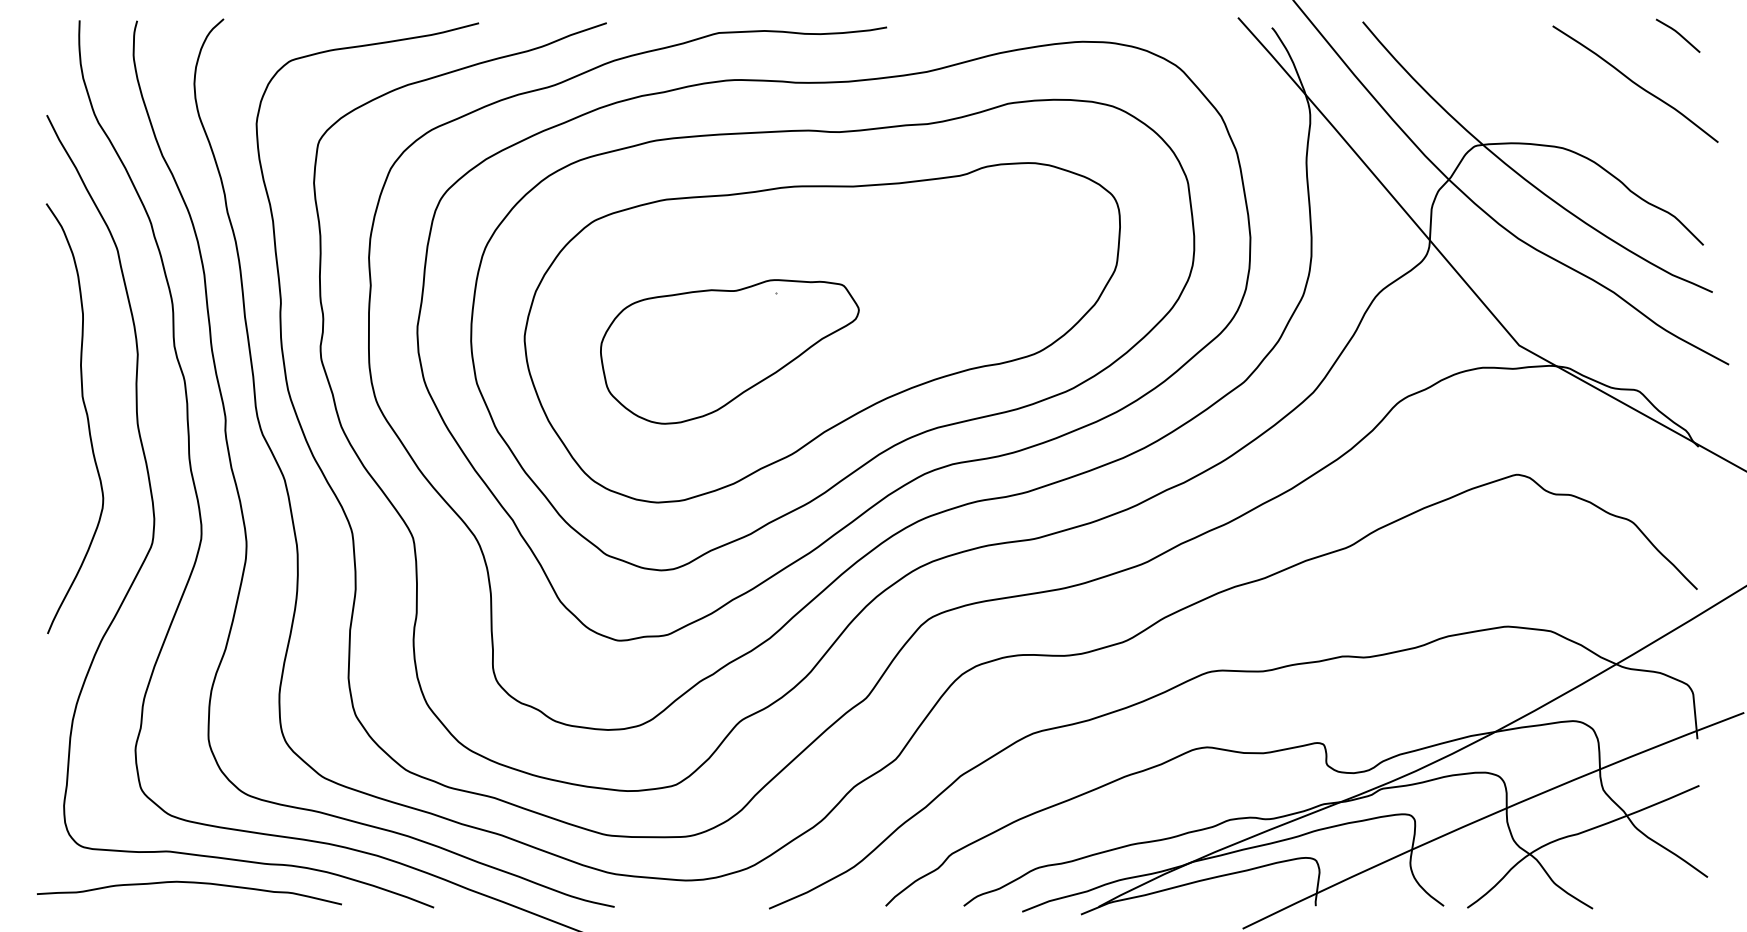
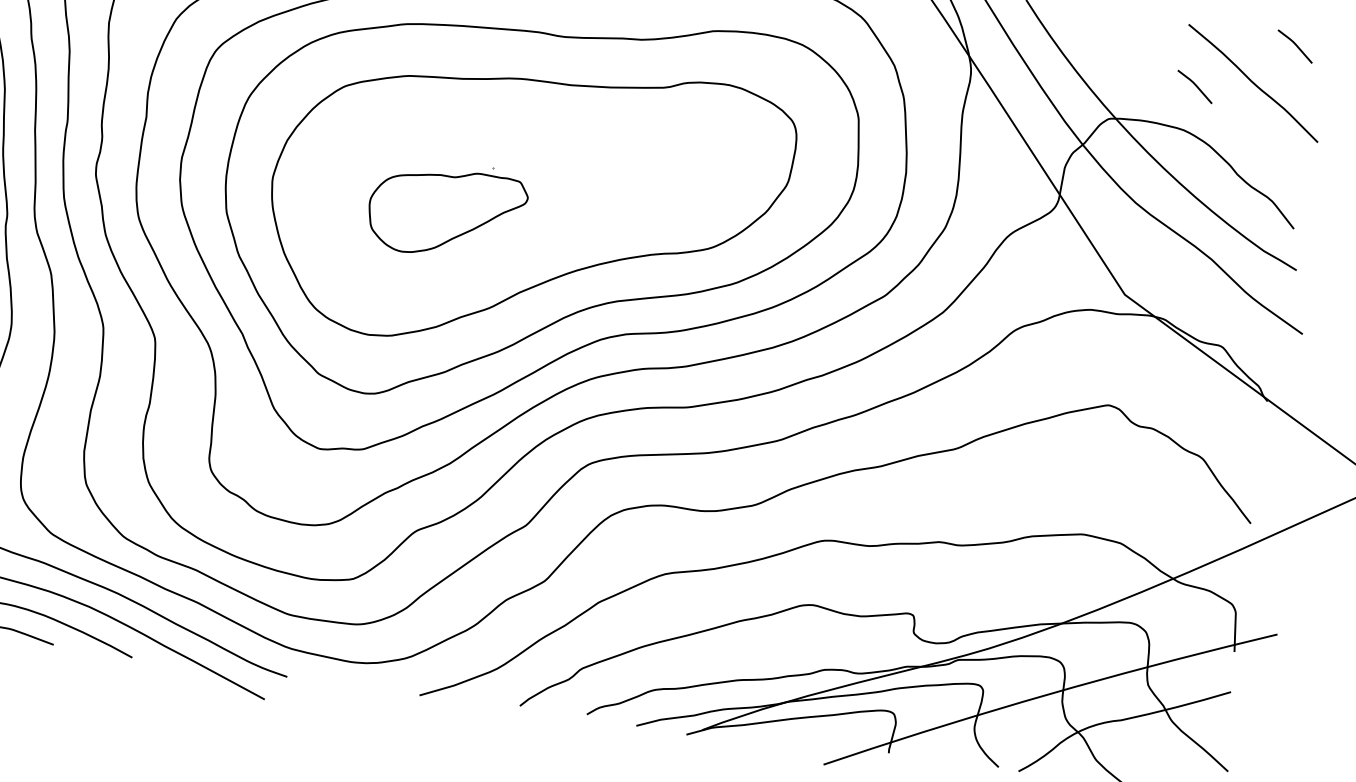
line: (1569, 95) -> (1195, 85), added
part: (729, 351) -> (446, 213), size x0.7

